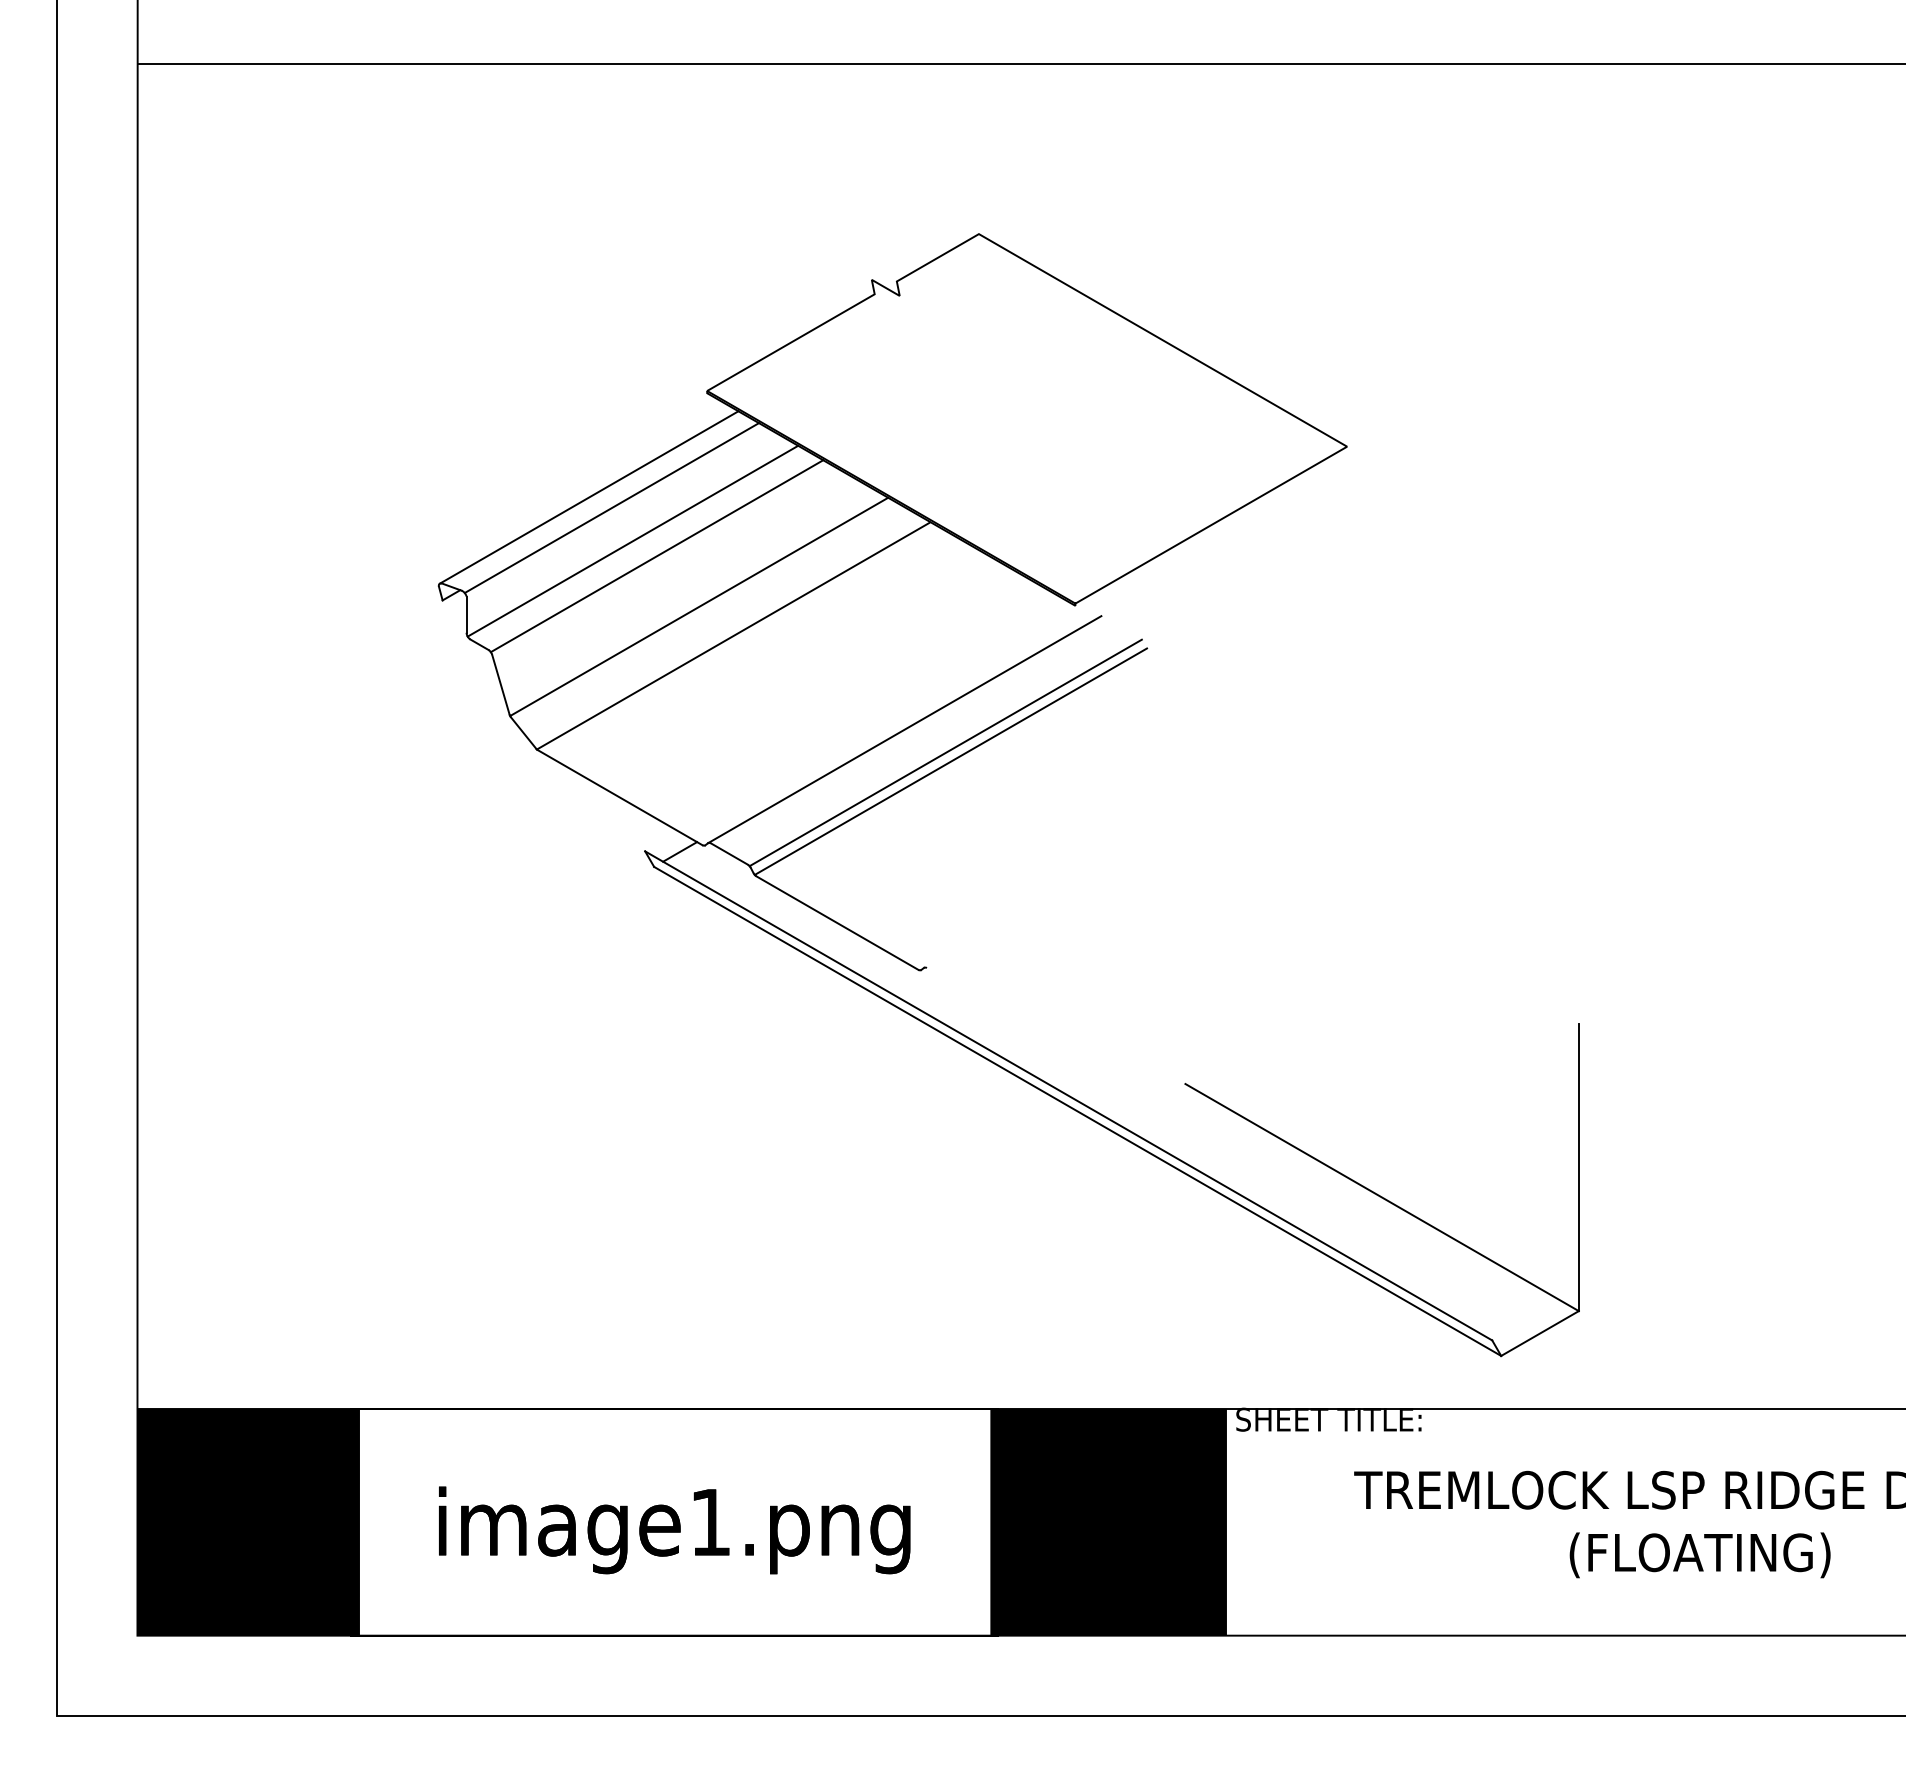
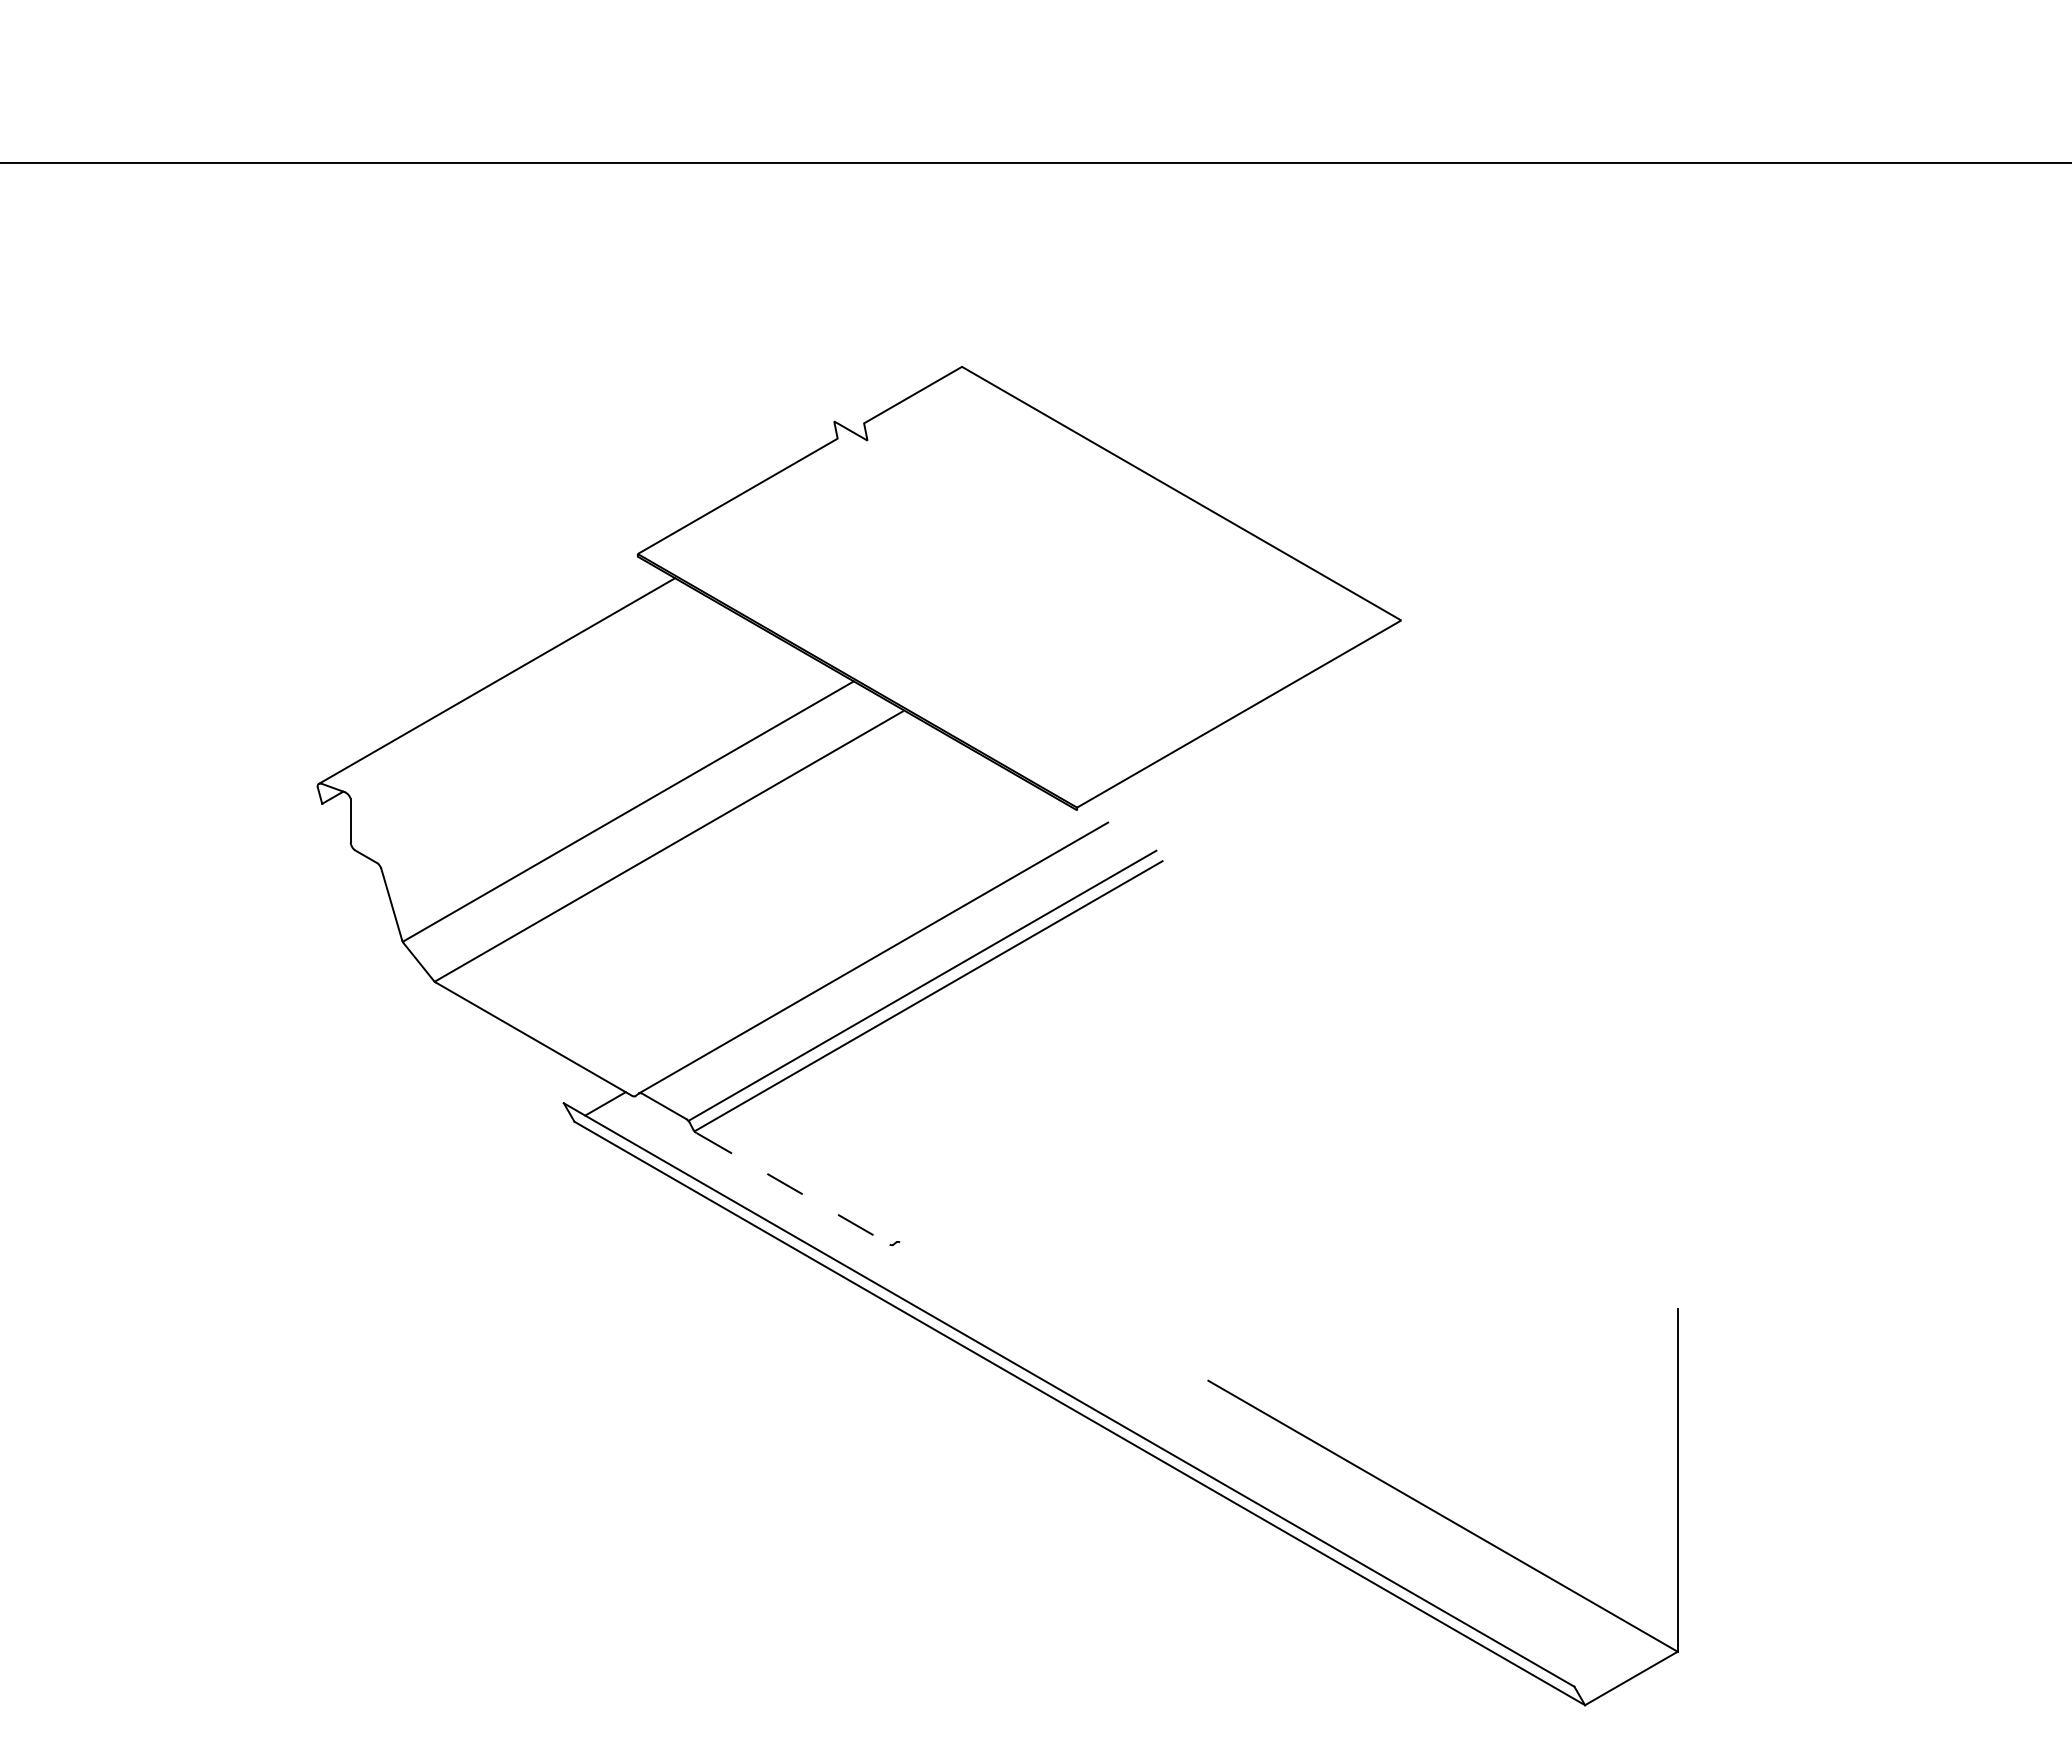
line: (611, 508) -> (523, 694), removed
line: (632, 540) -> (548, 732), removed
line: (656, 556) -> (577, 751), removed
line: (837, 923) -> (793, 1189), solid -> dashed

